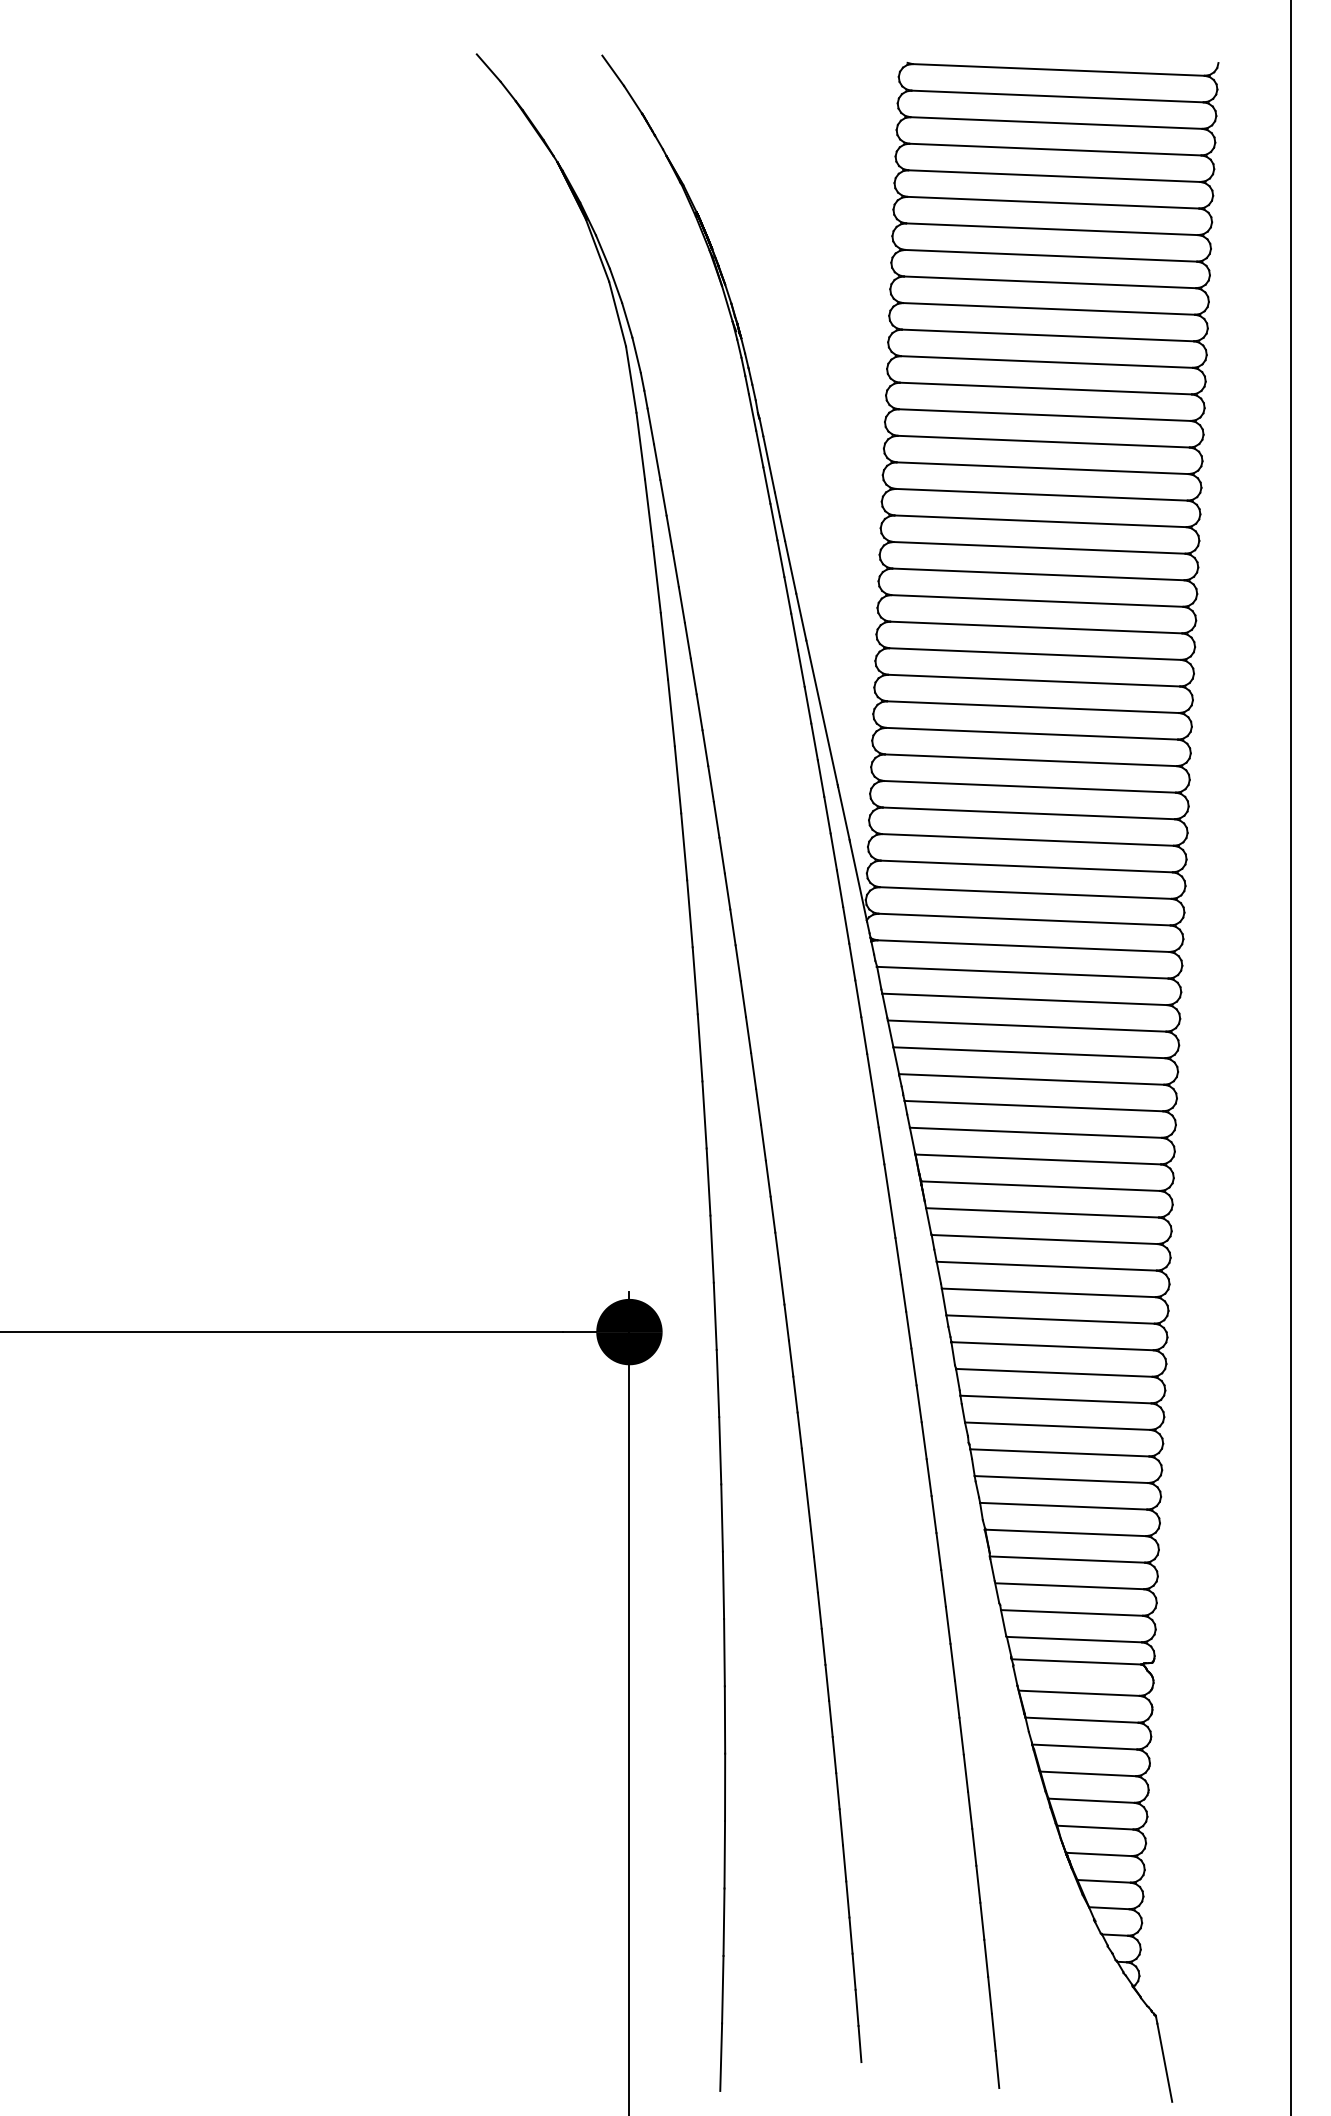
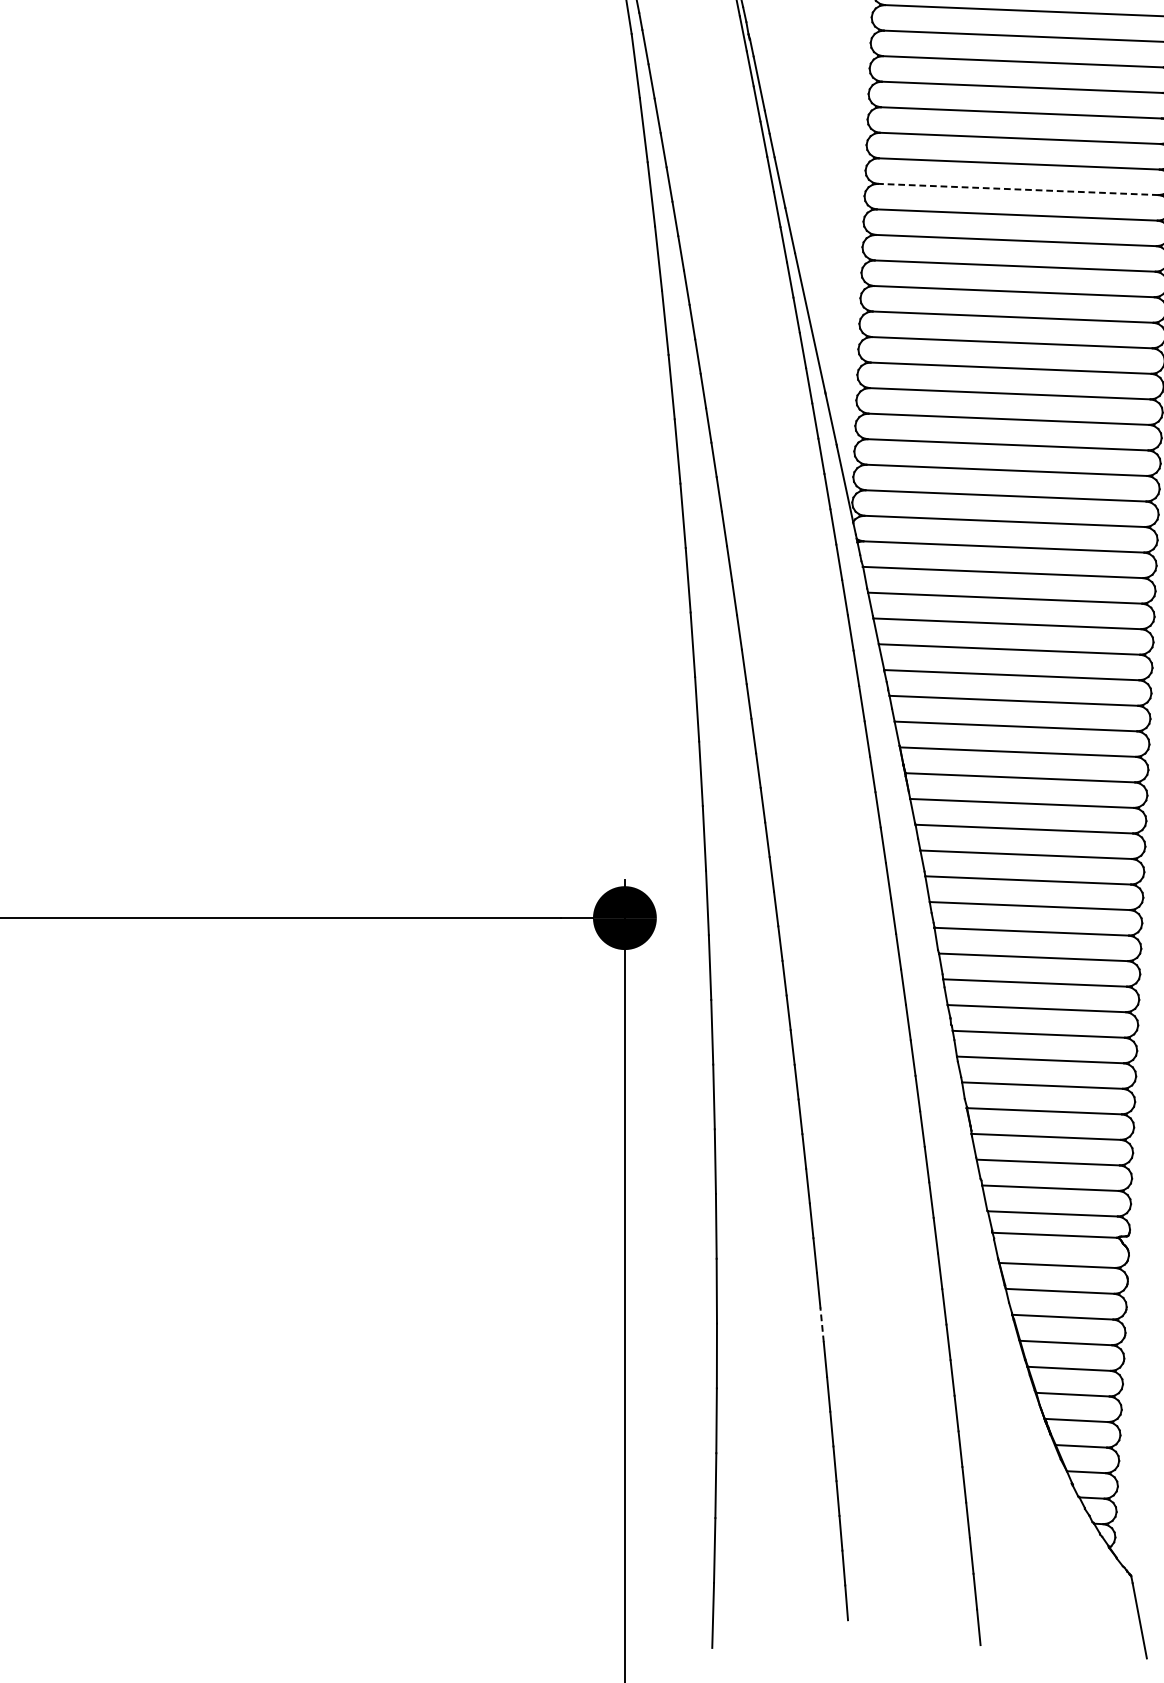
line: (1037, 574) -> (1017, 189), solid -> dashed
line: (834, 1754) -> (822, 1324), solid -> dashed

